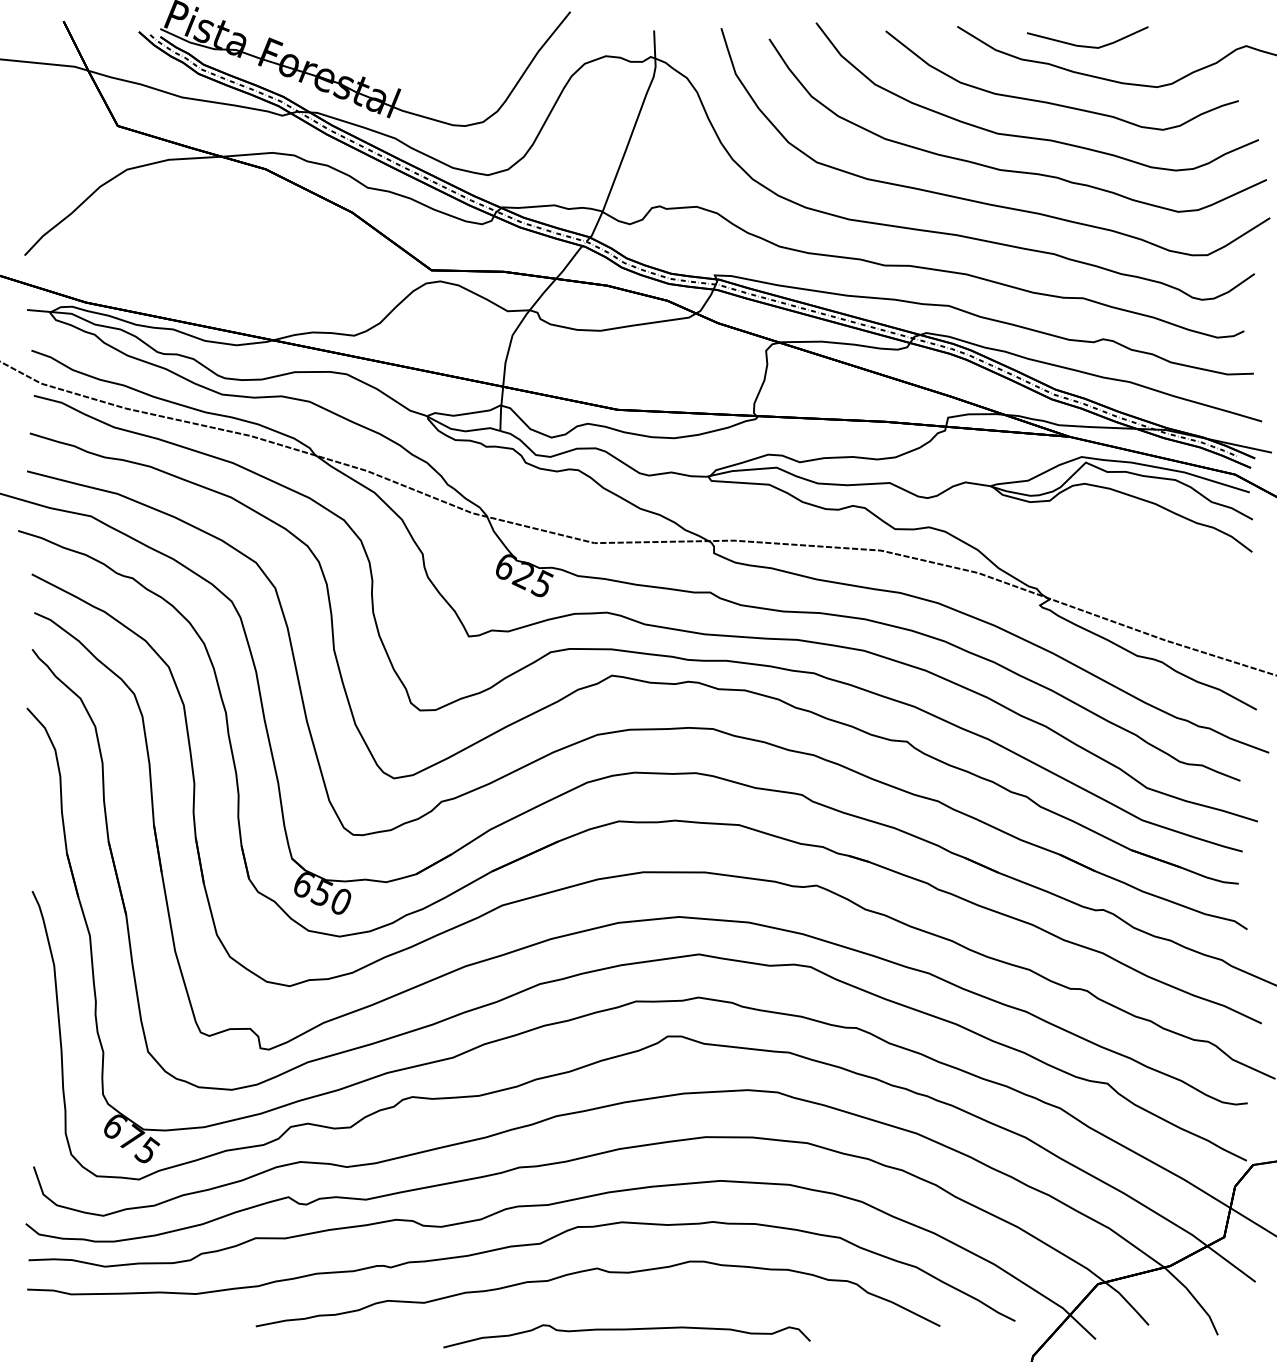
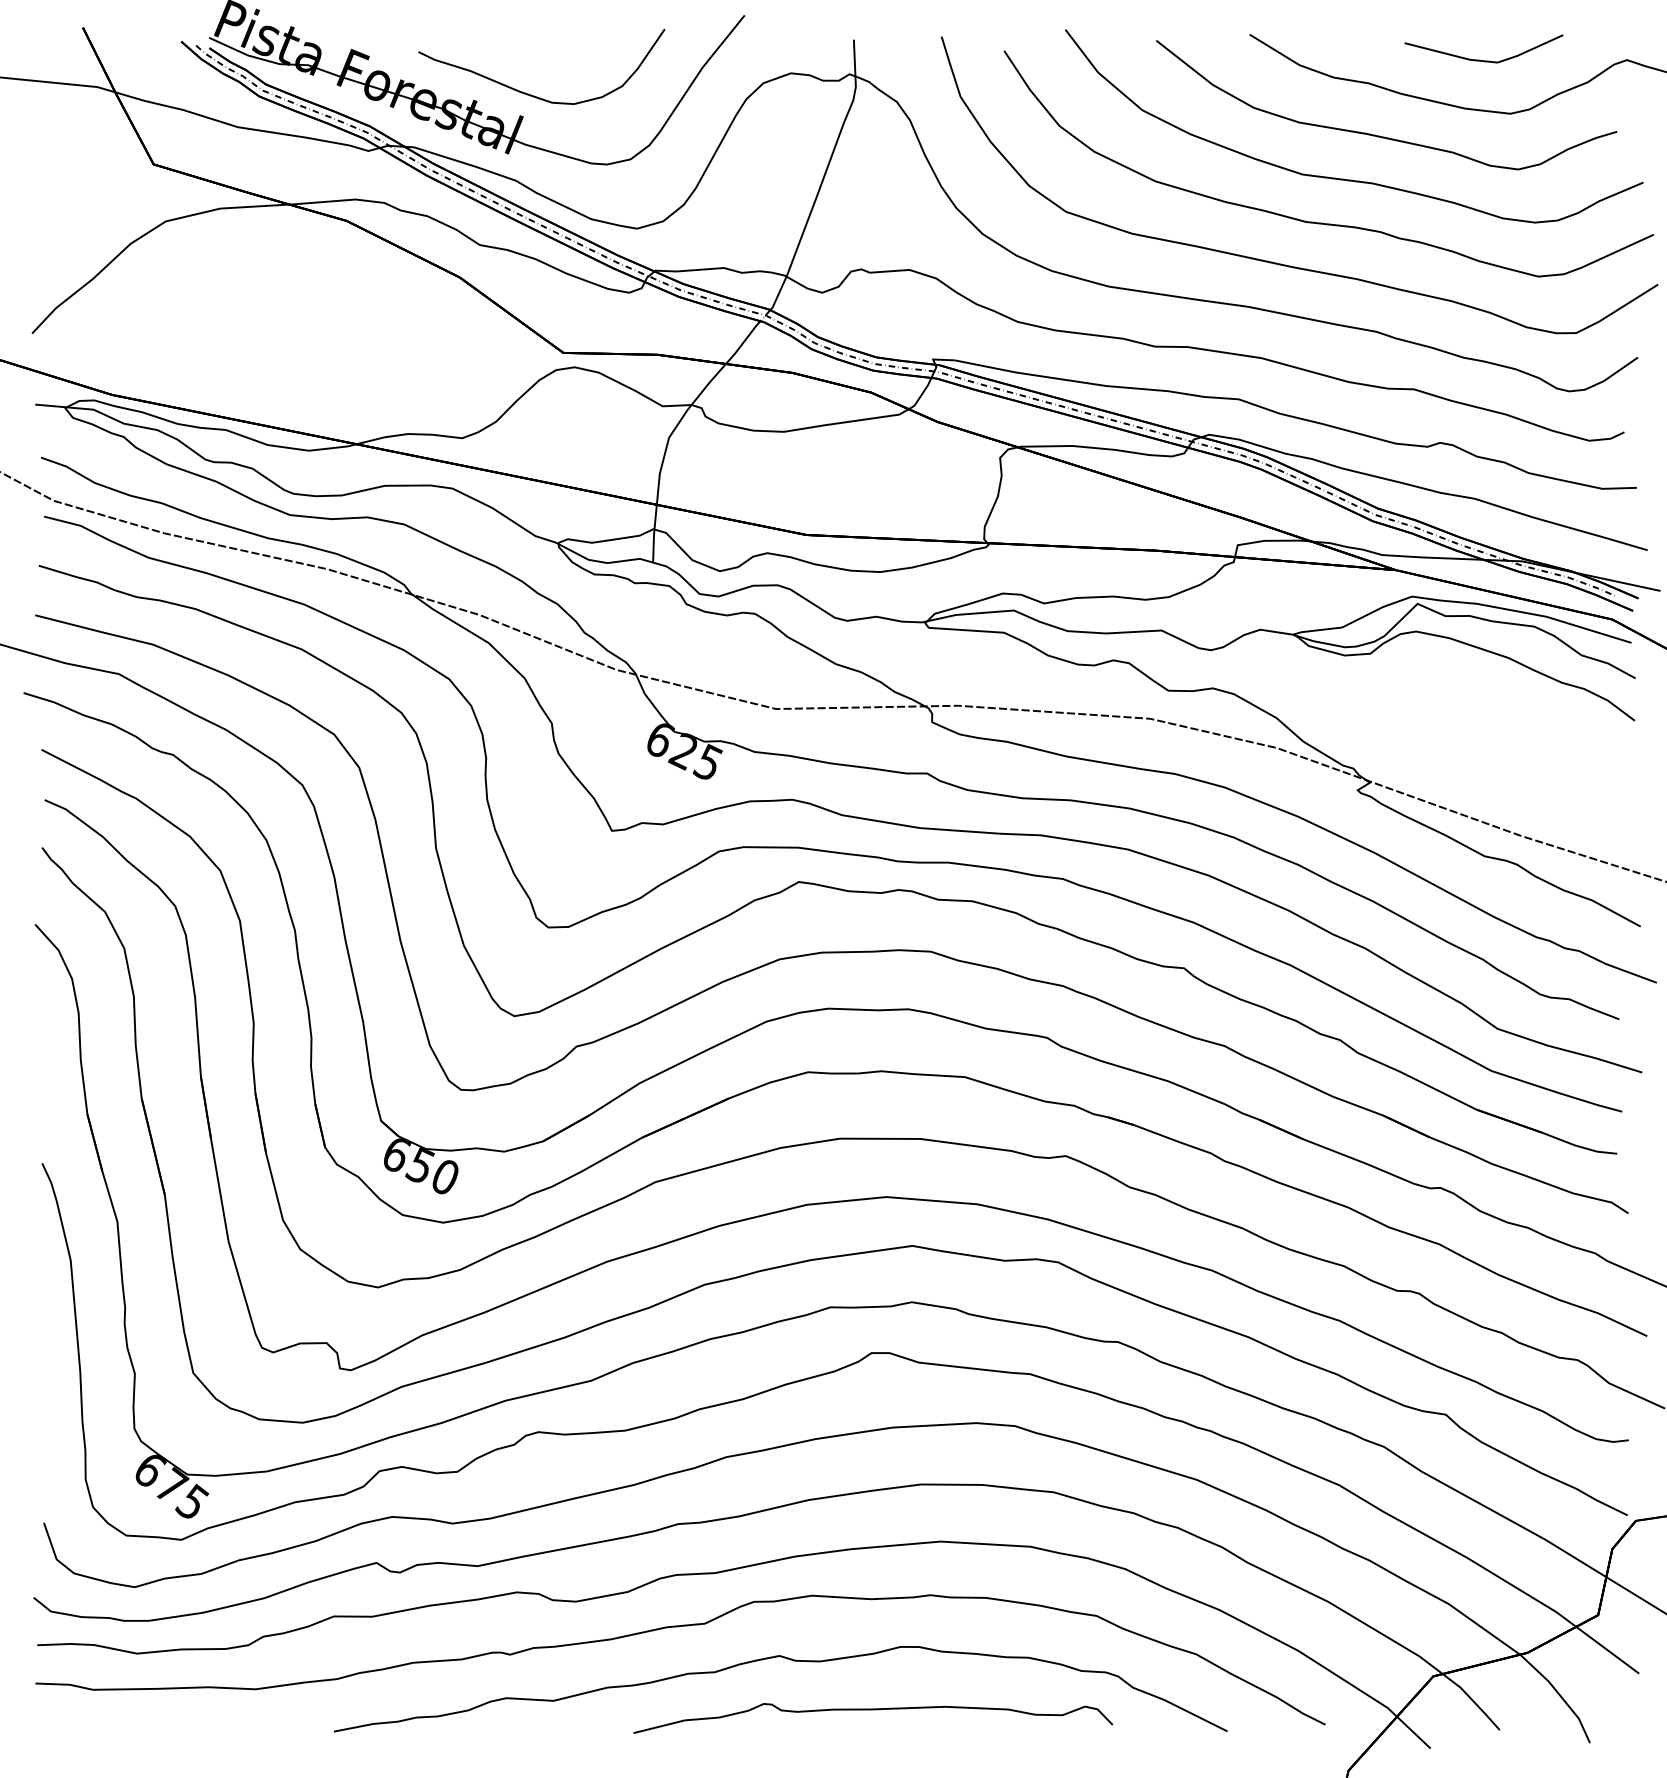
line: (1086, 45) -> (1482, 59), moved
curve: (408, 72) -> (533, 94), added
curve: (626, 1330) -> (872, 1710), moved

